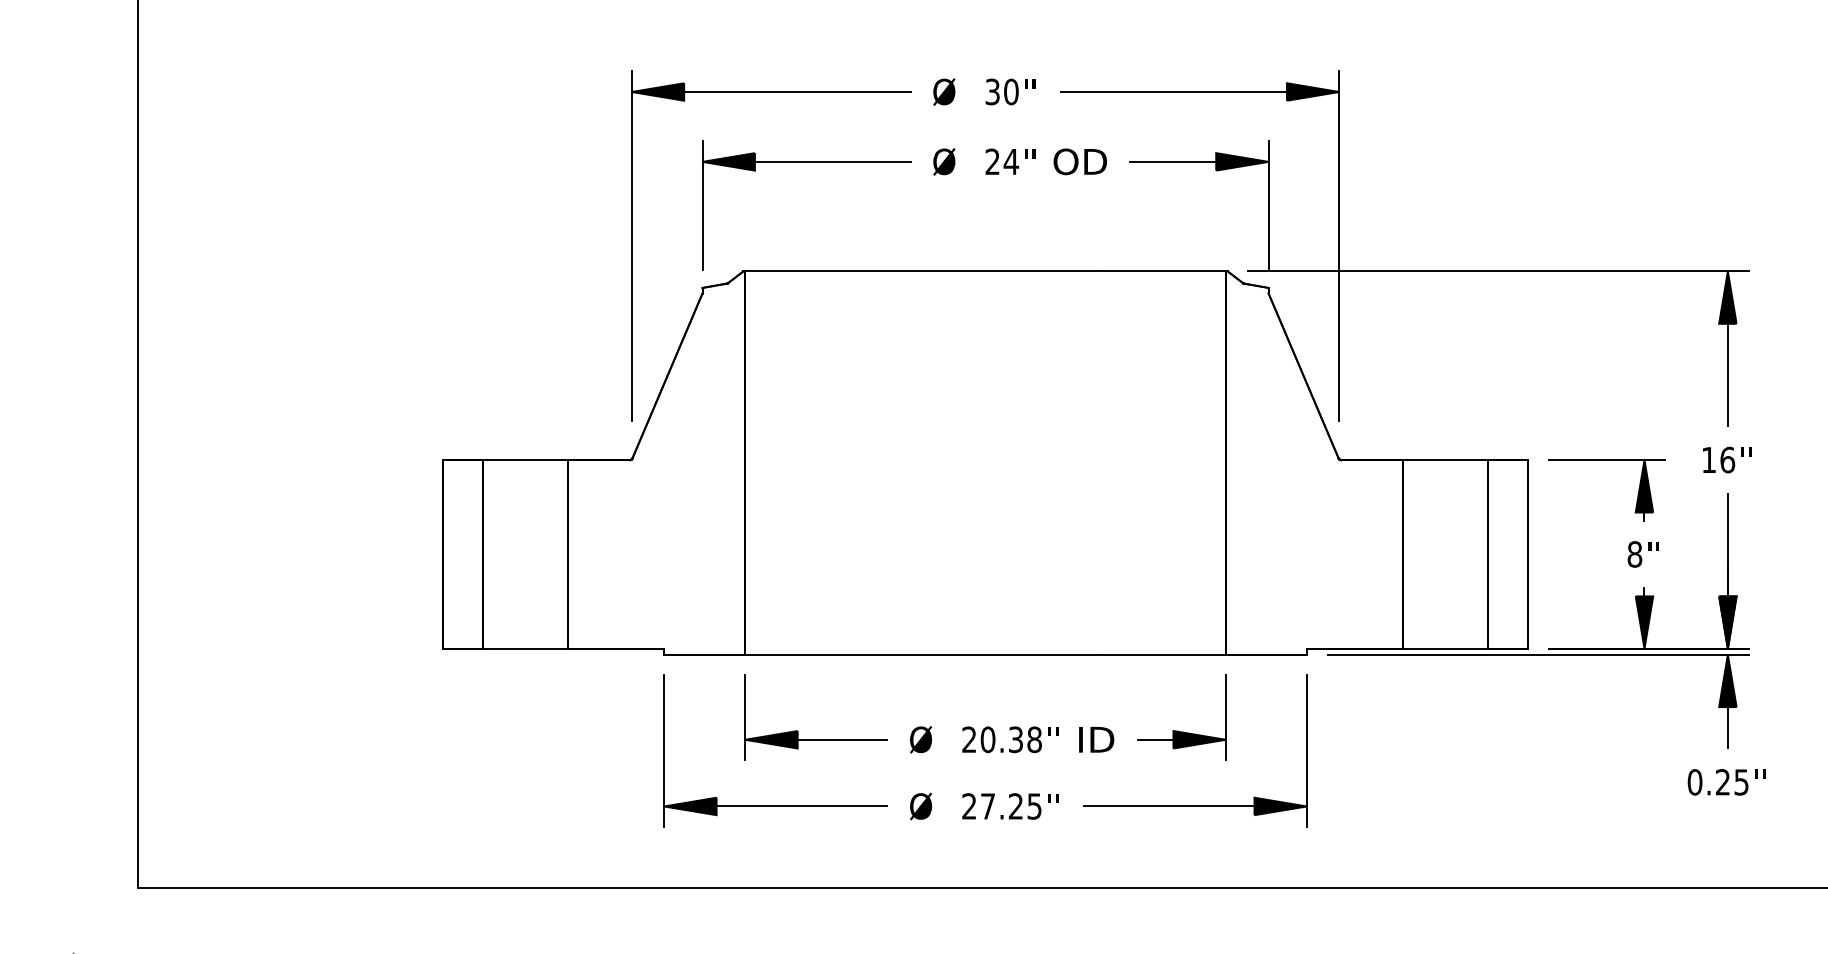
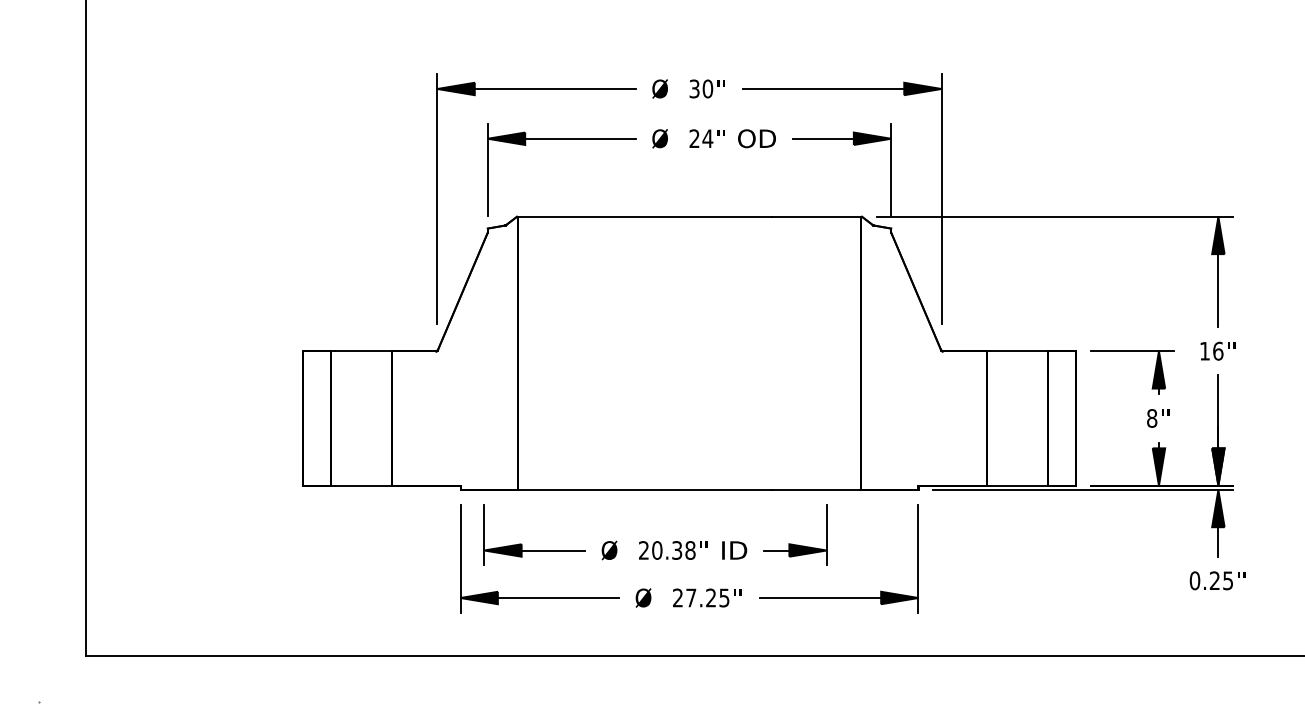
part: (985, 727) -> (655, 541), moved

